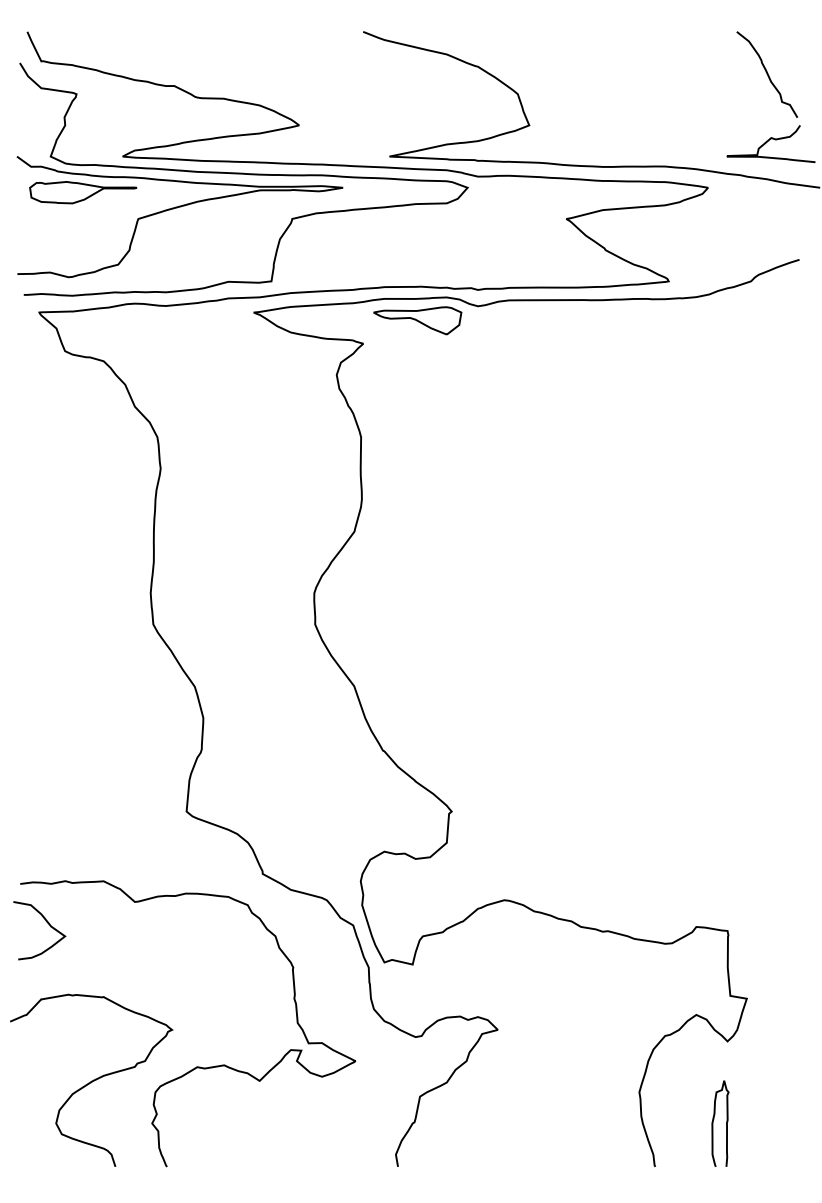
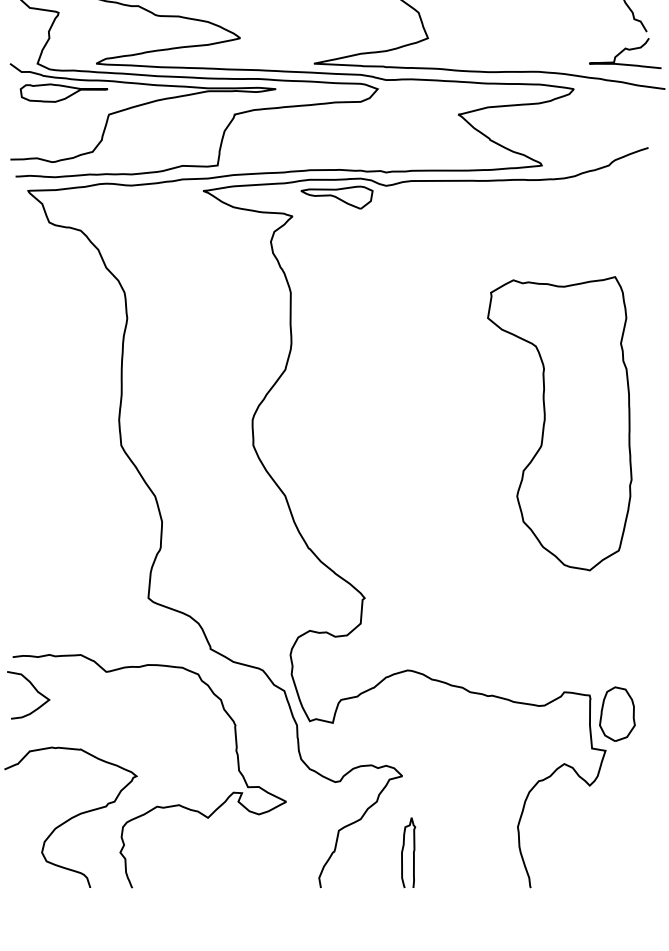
part: (690, 597) -> (559, 423), added
part: (761, 953) -> (617, 713), added
curve: (726, 1123) -> (413, 852), moved

